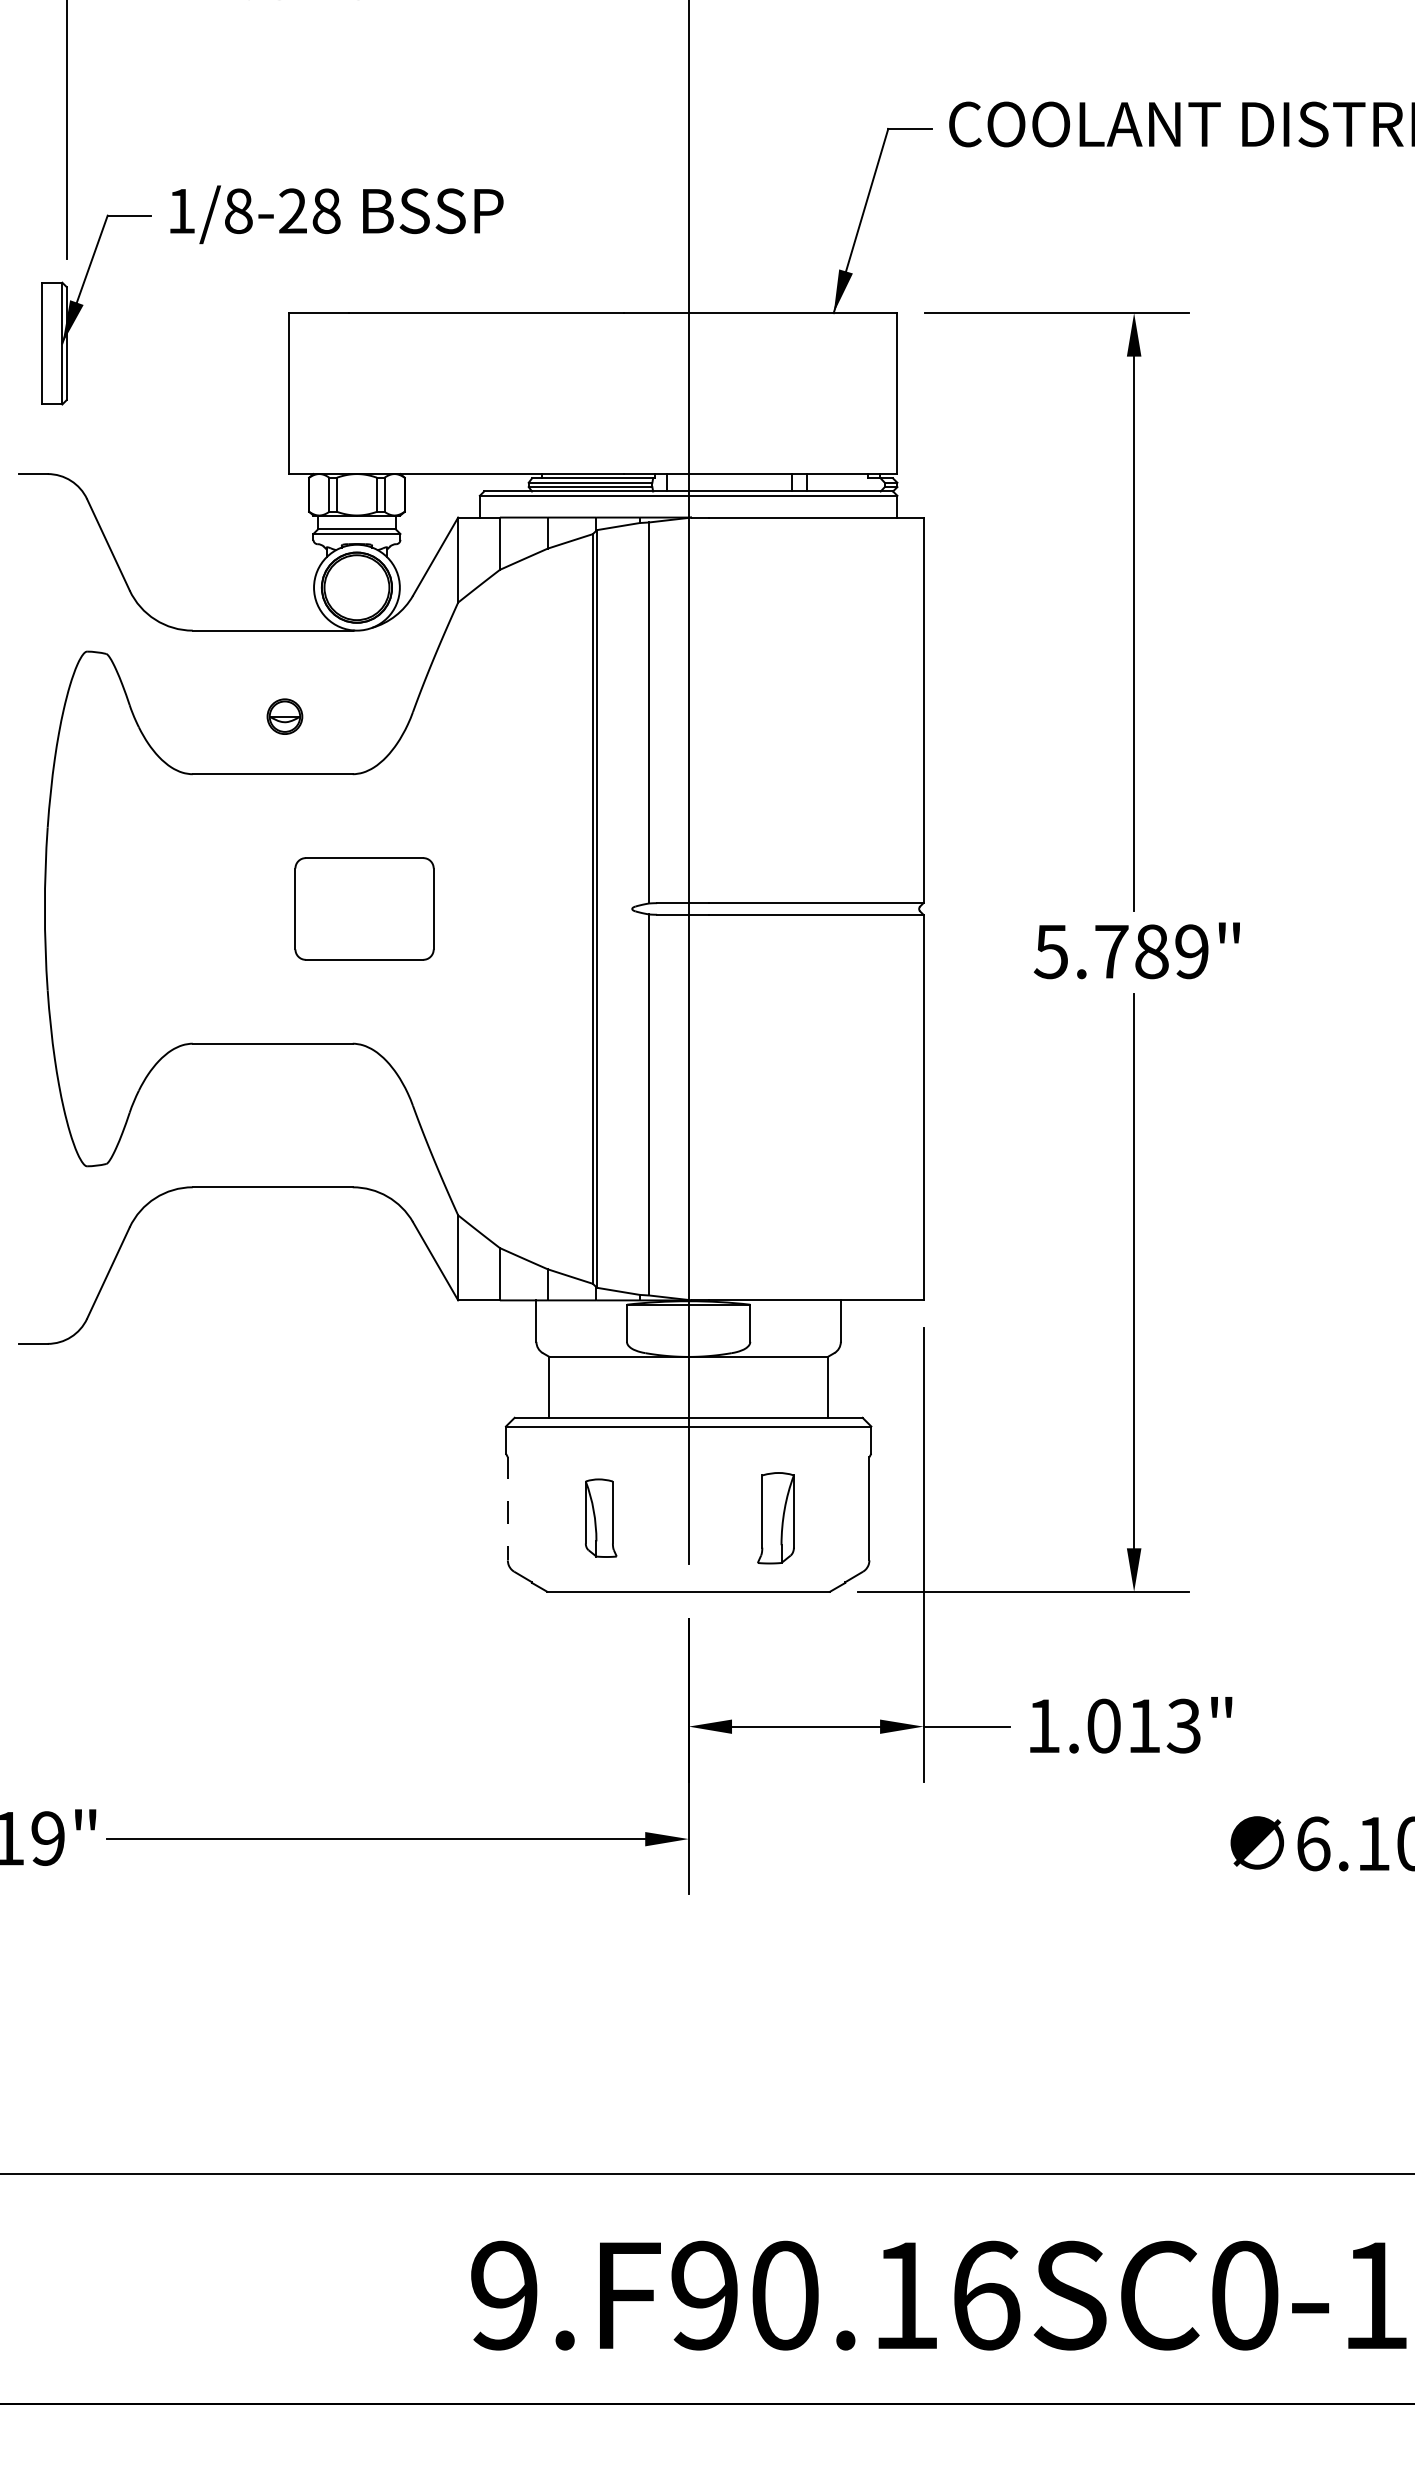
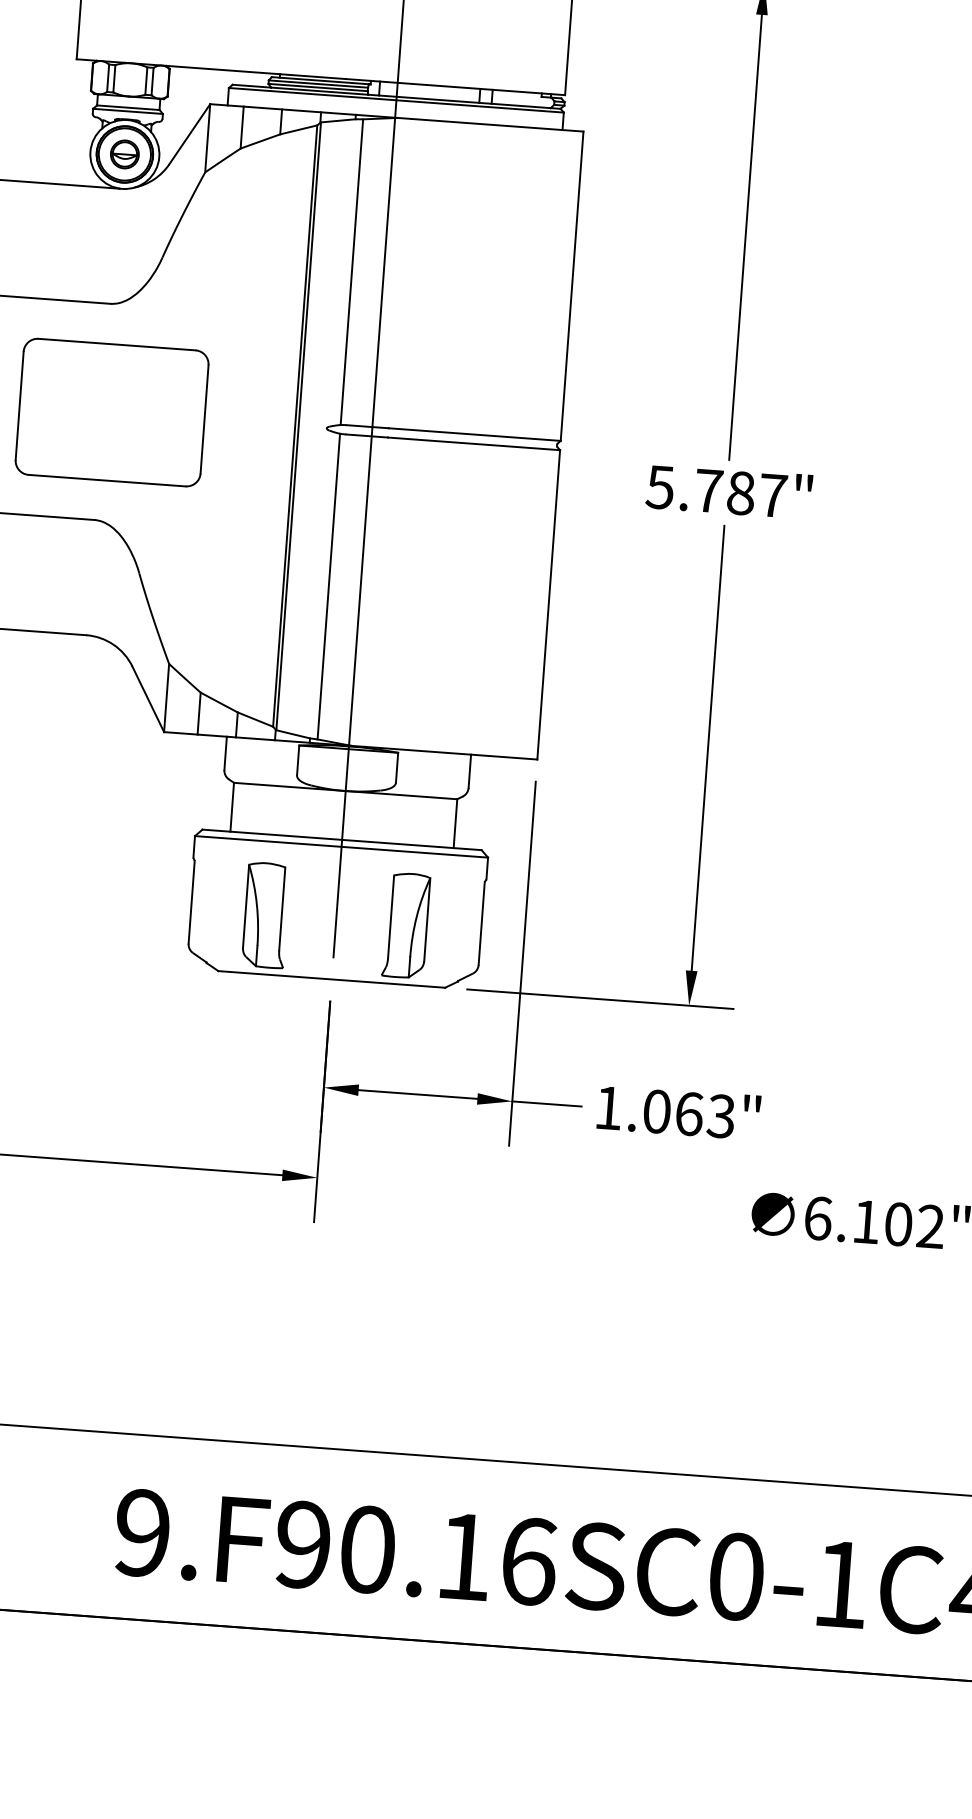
part: (284, 716) -> (124, 154), moved
part: (364, 908) -> (112, 412), size x1.67
text: (1191, 951) -> (772, 495), 5.789" -> 5.787"
line: (507, 1508) -> (191, 901), dashed -> solid
part: (600, 1517) -> (265, 914), size x1.67
part: (775, 1517) -> (405, 924), size x1.43
text: (1144, 1725) -> (689, 1113), 1.013" -> 1.063"

